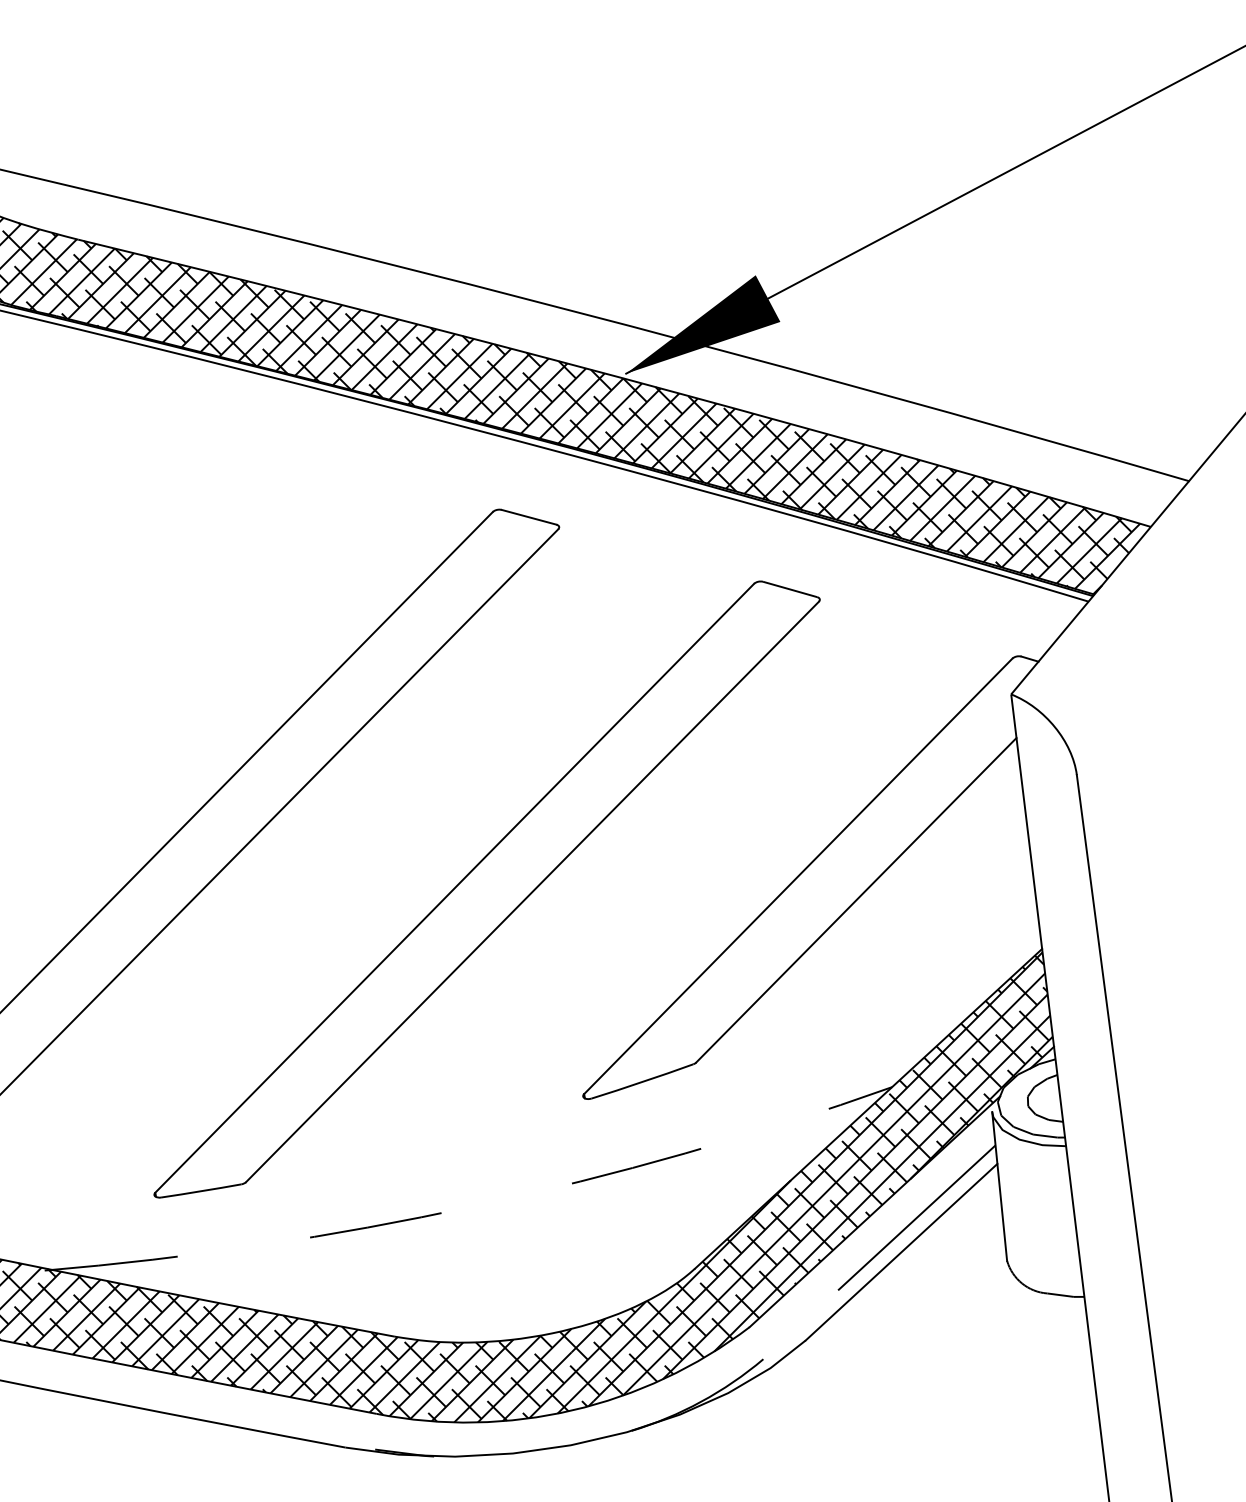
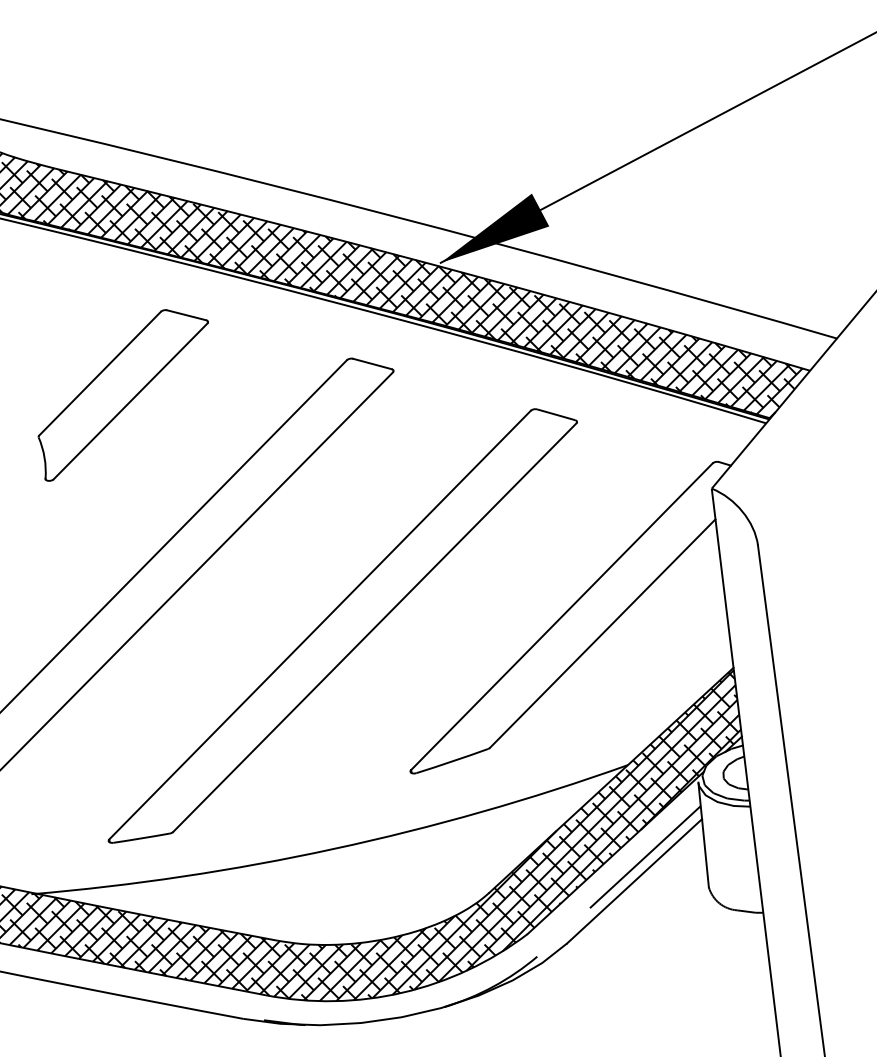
part: (174, 562) -> (122, 395), added
arc: (473, 1205) -> (333, 848), dashed -> solid

